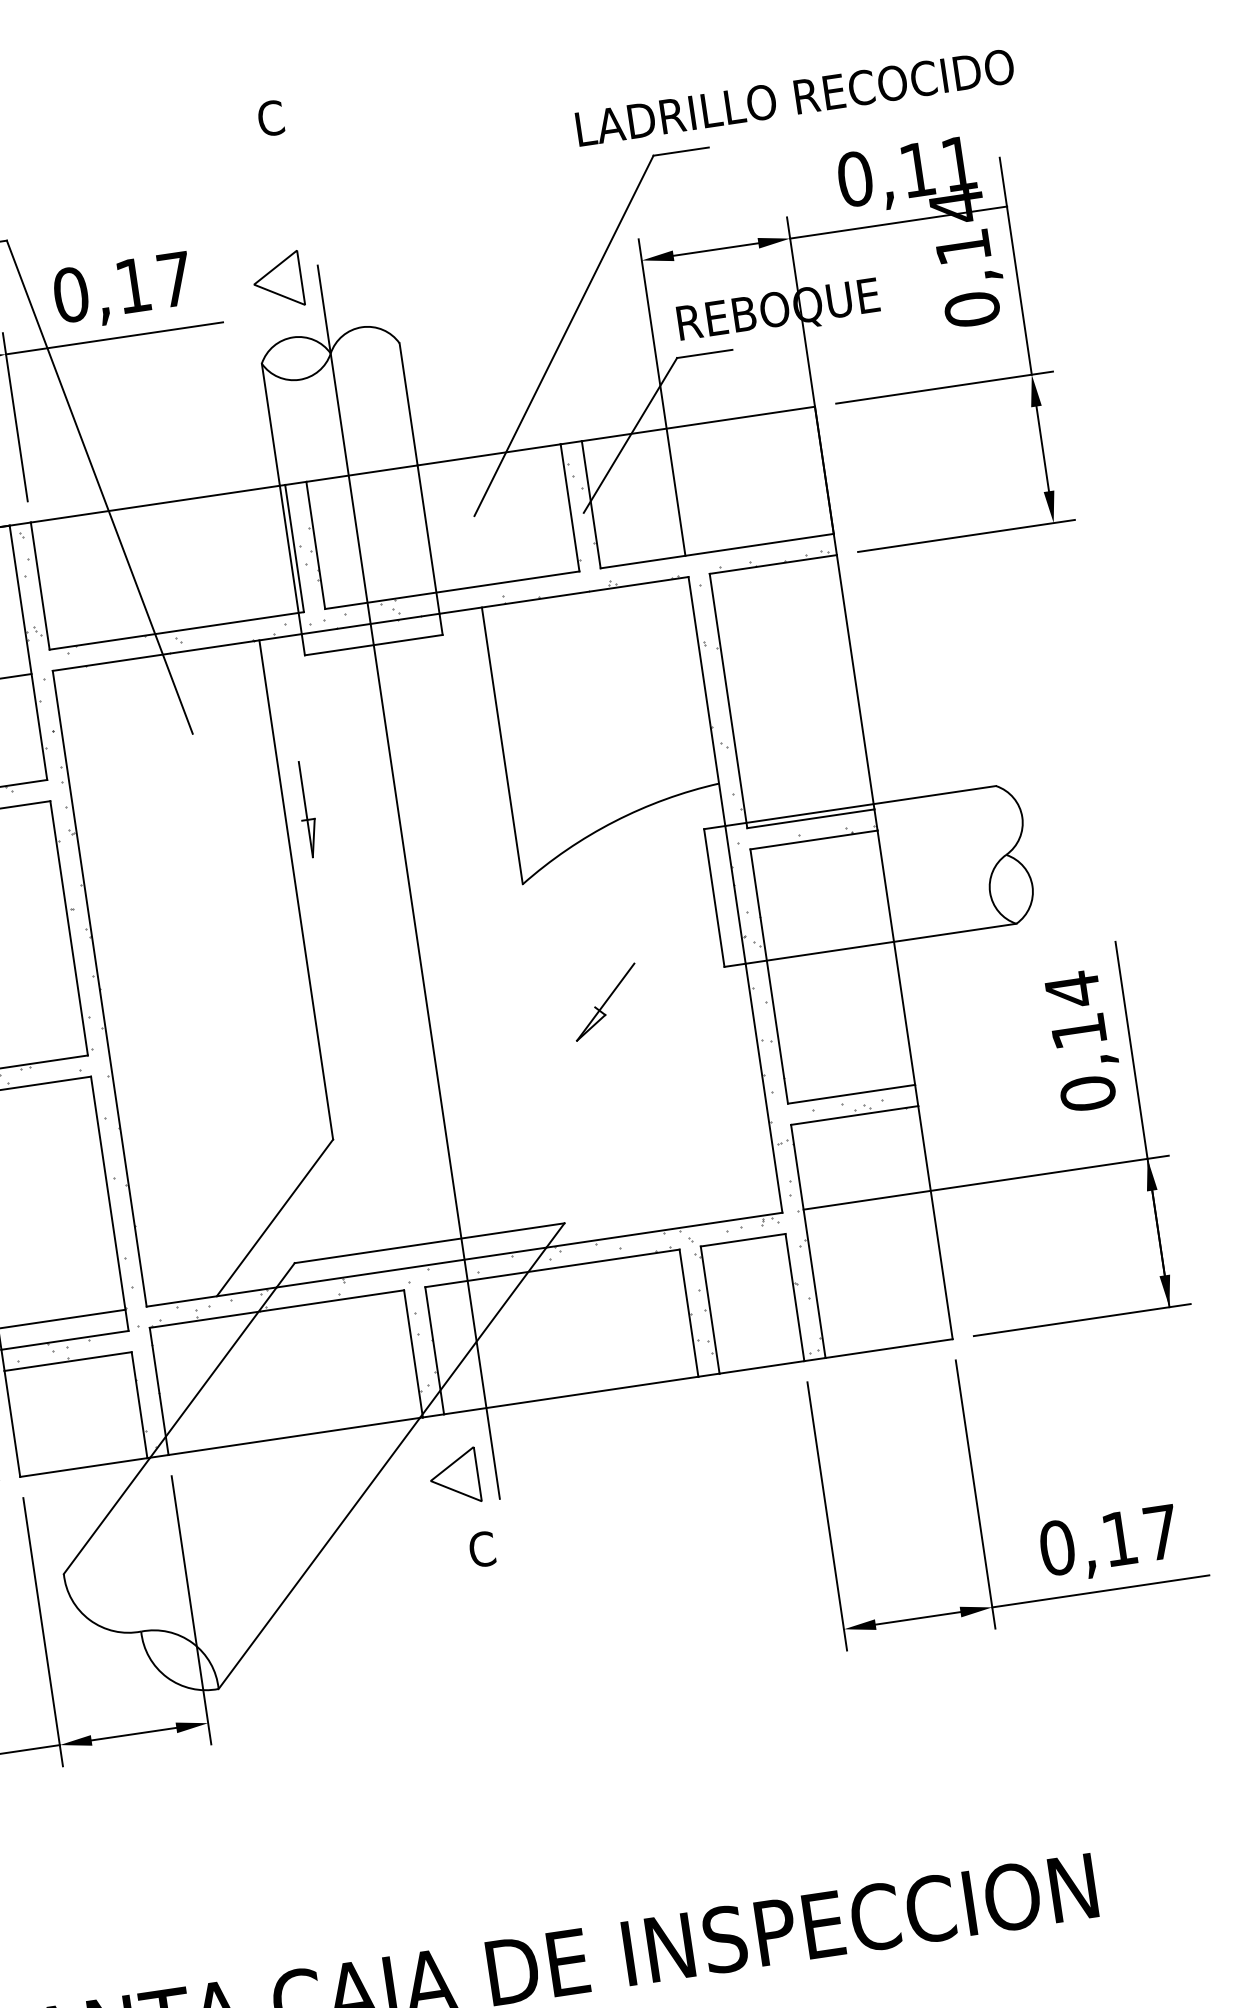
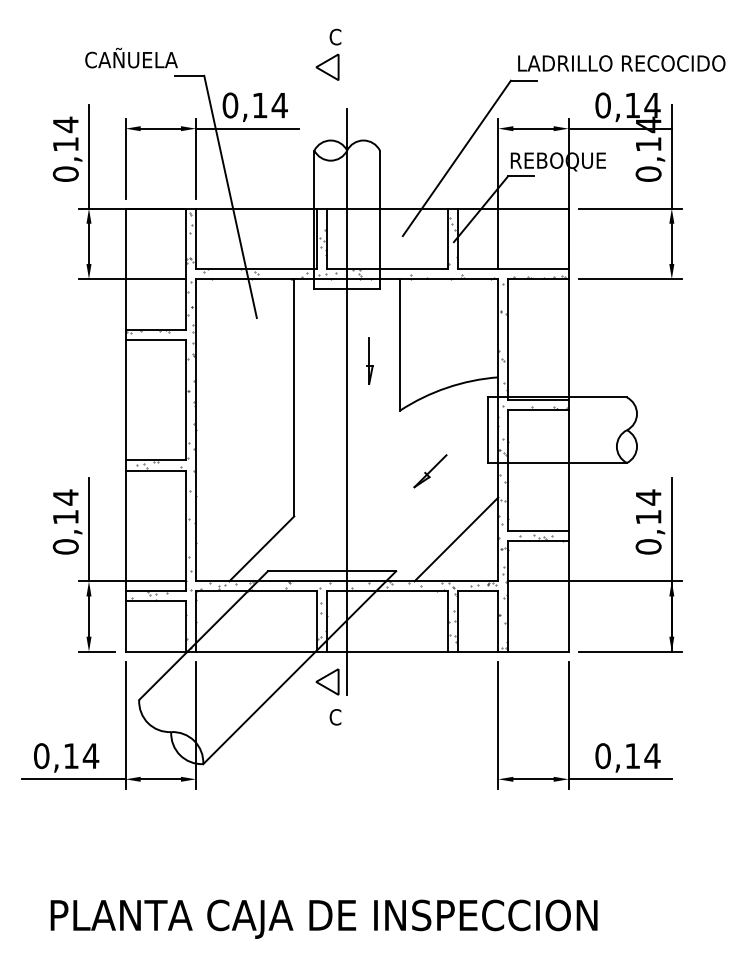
text: (794, 97) -> (621, 63), moved
text: (959, 163) -> (652, 105), 0,11 -> 0,14
text: (174, 279) -> (279, 105), 0,17 -> 0,14
part: (277, 279) -> (327, 66), moved
part: (306, 808) -> (369, 360), moved
line: (681, 1137) -> (456, 539), added
text: (1161, 1531) -> (652, 755), 0,17 -> 0,14

